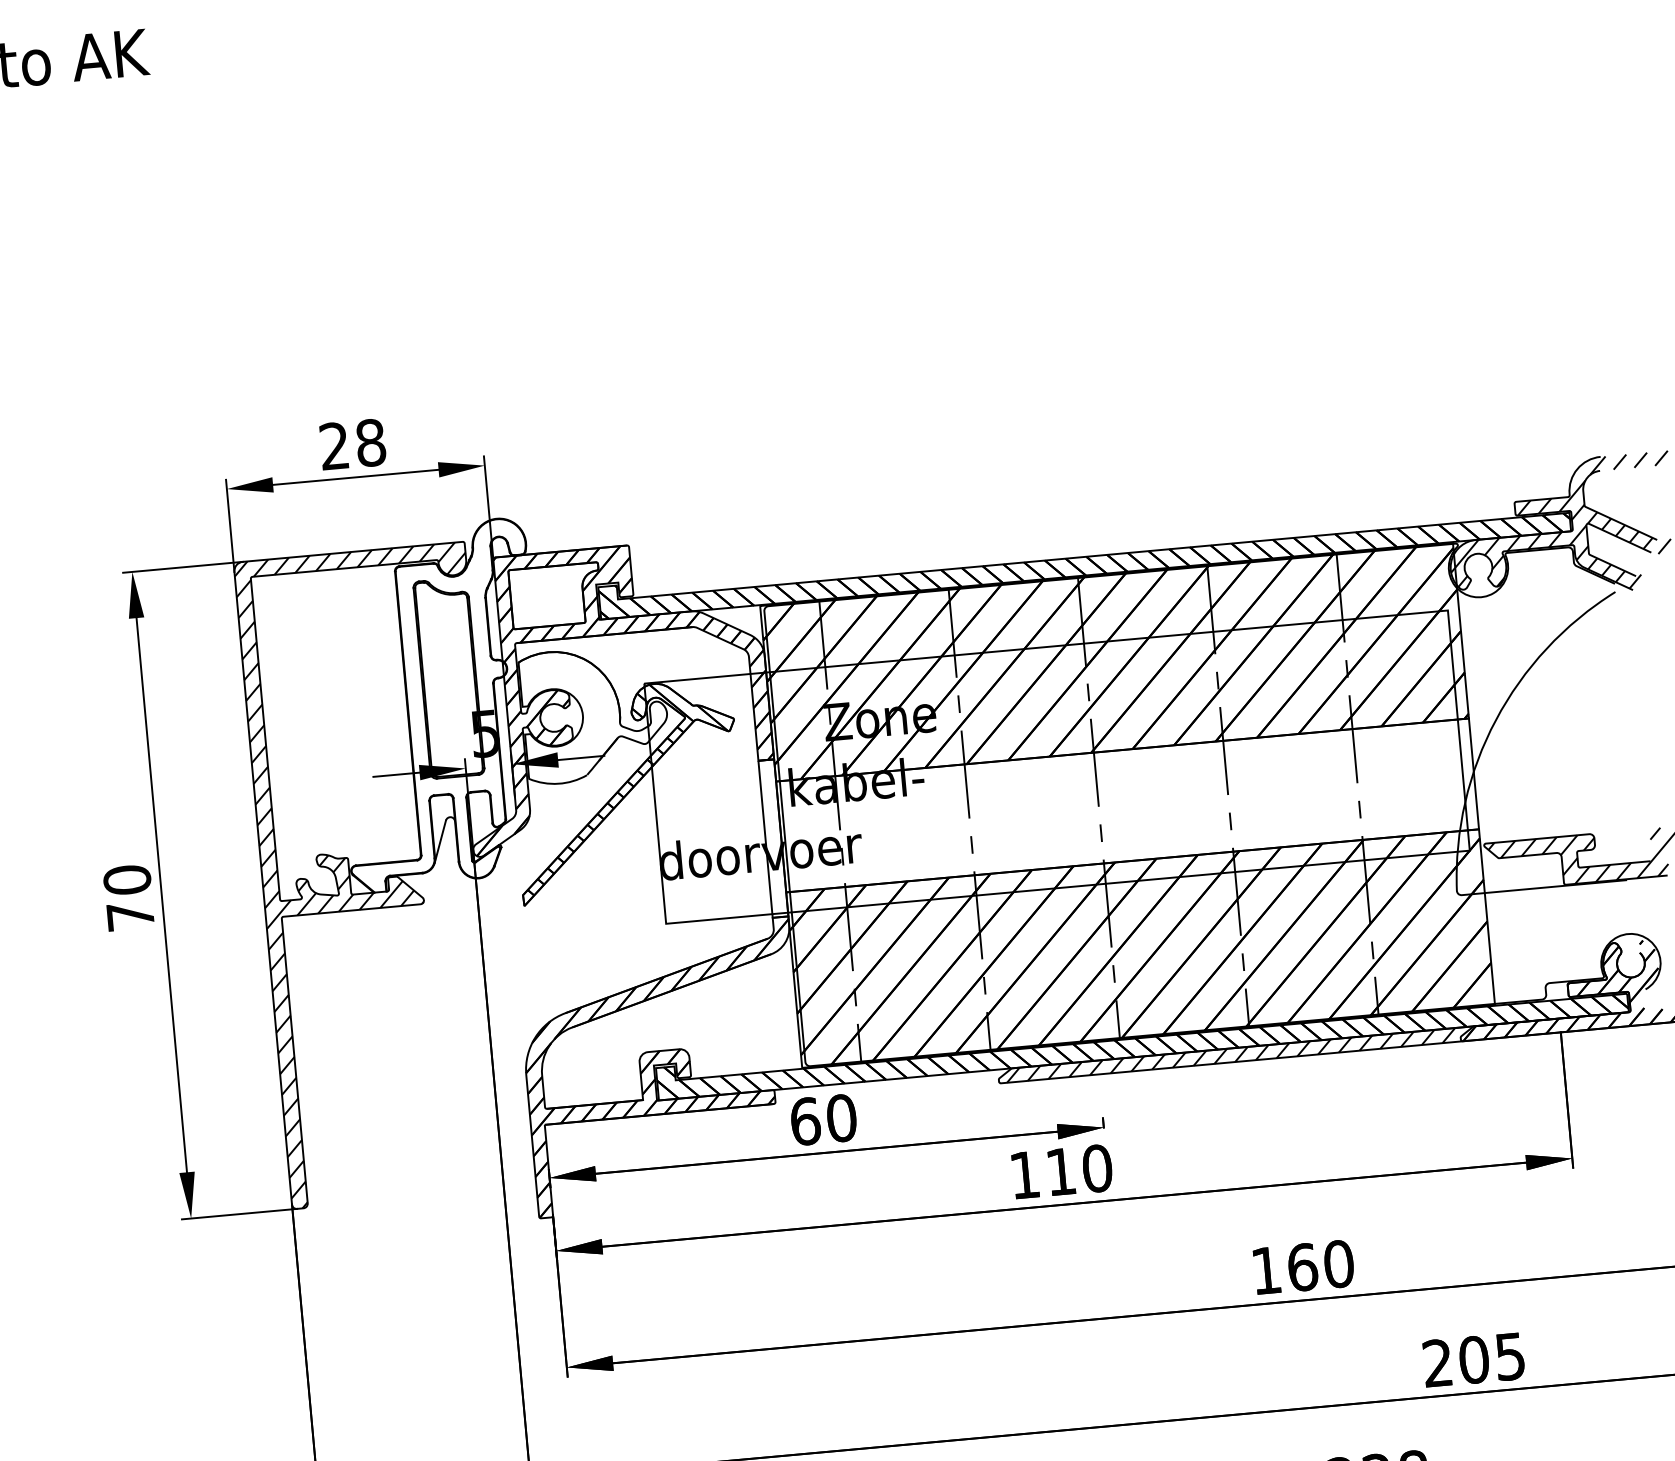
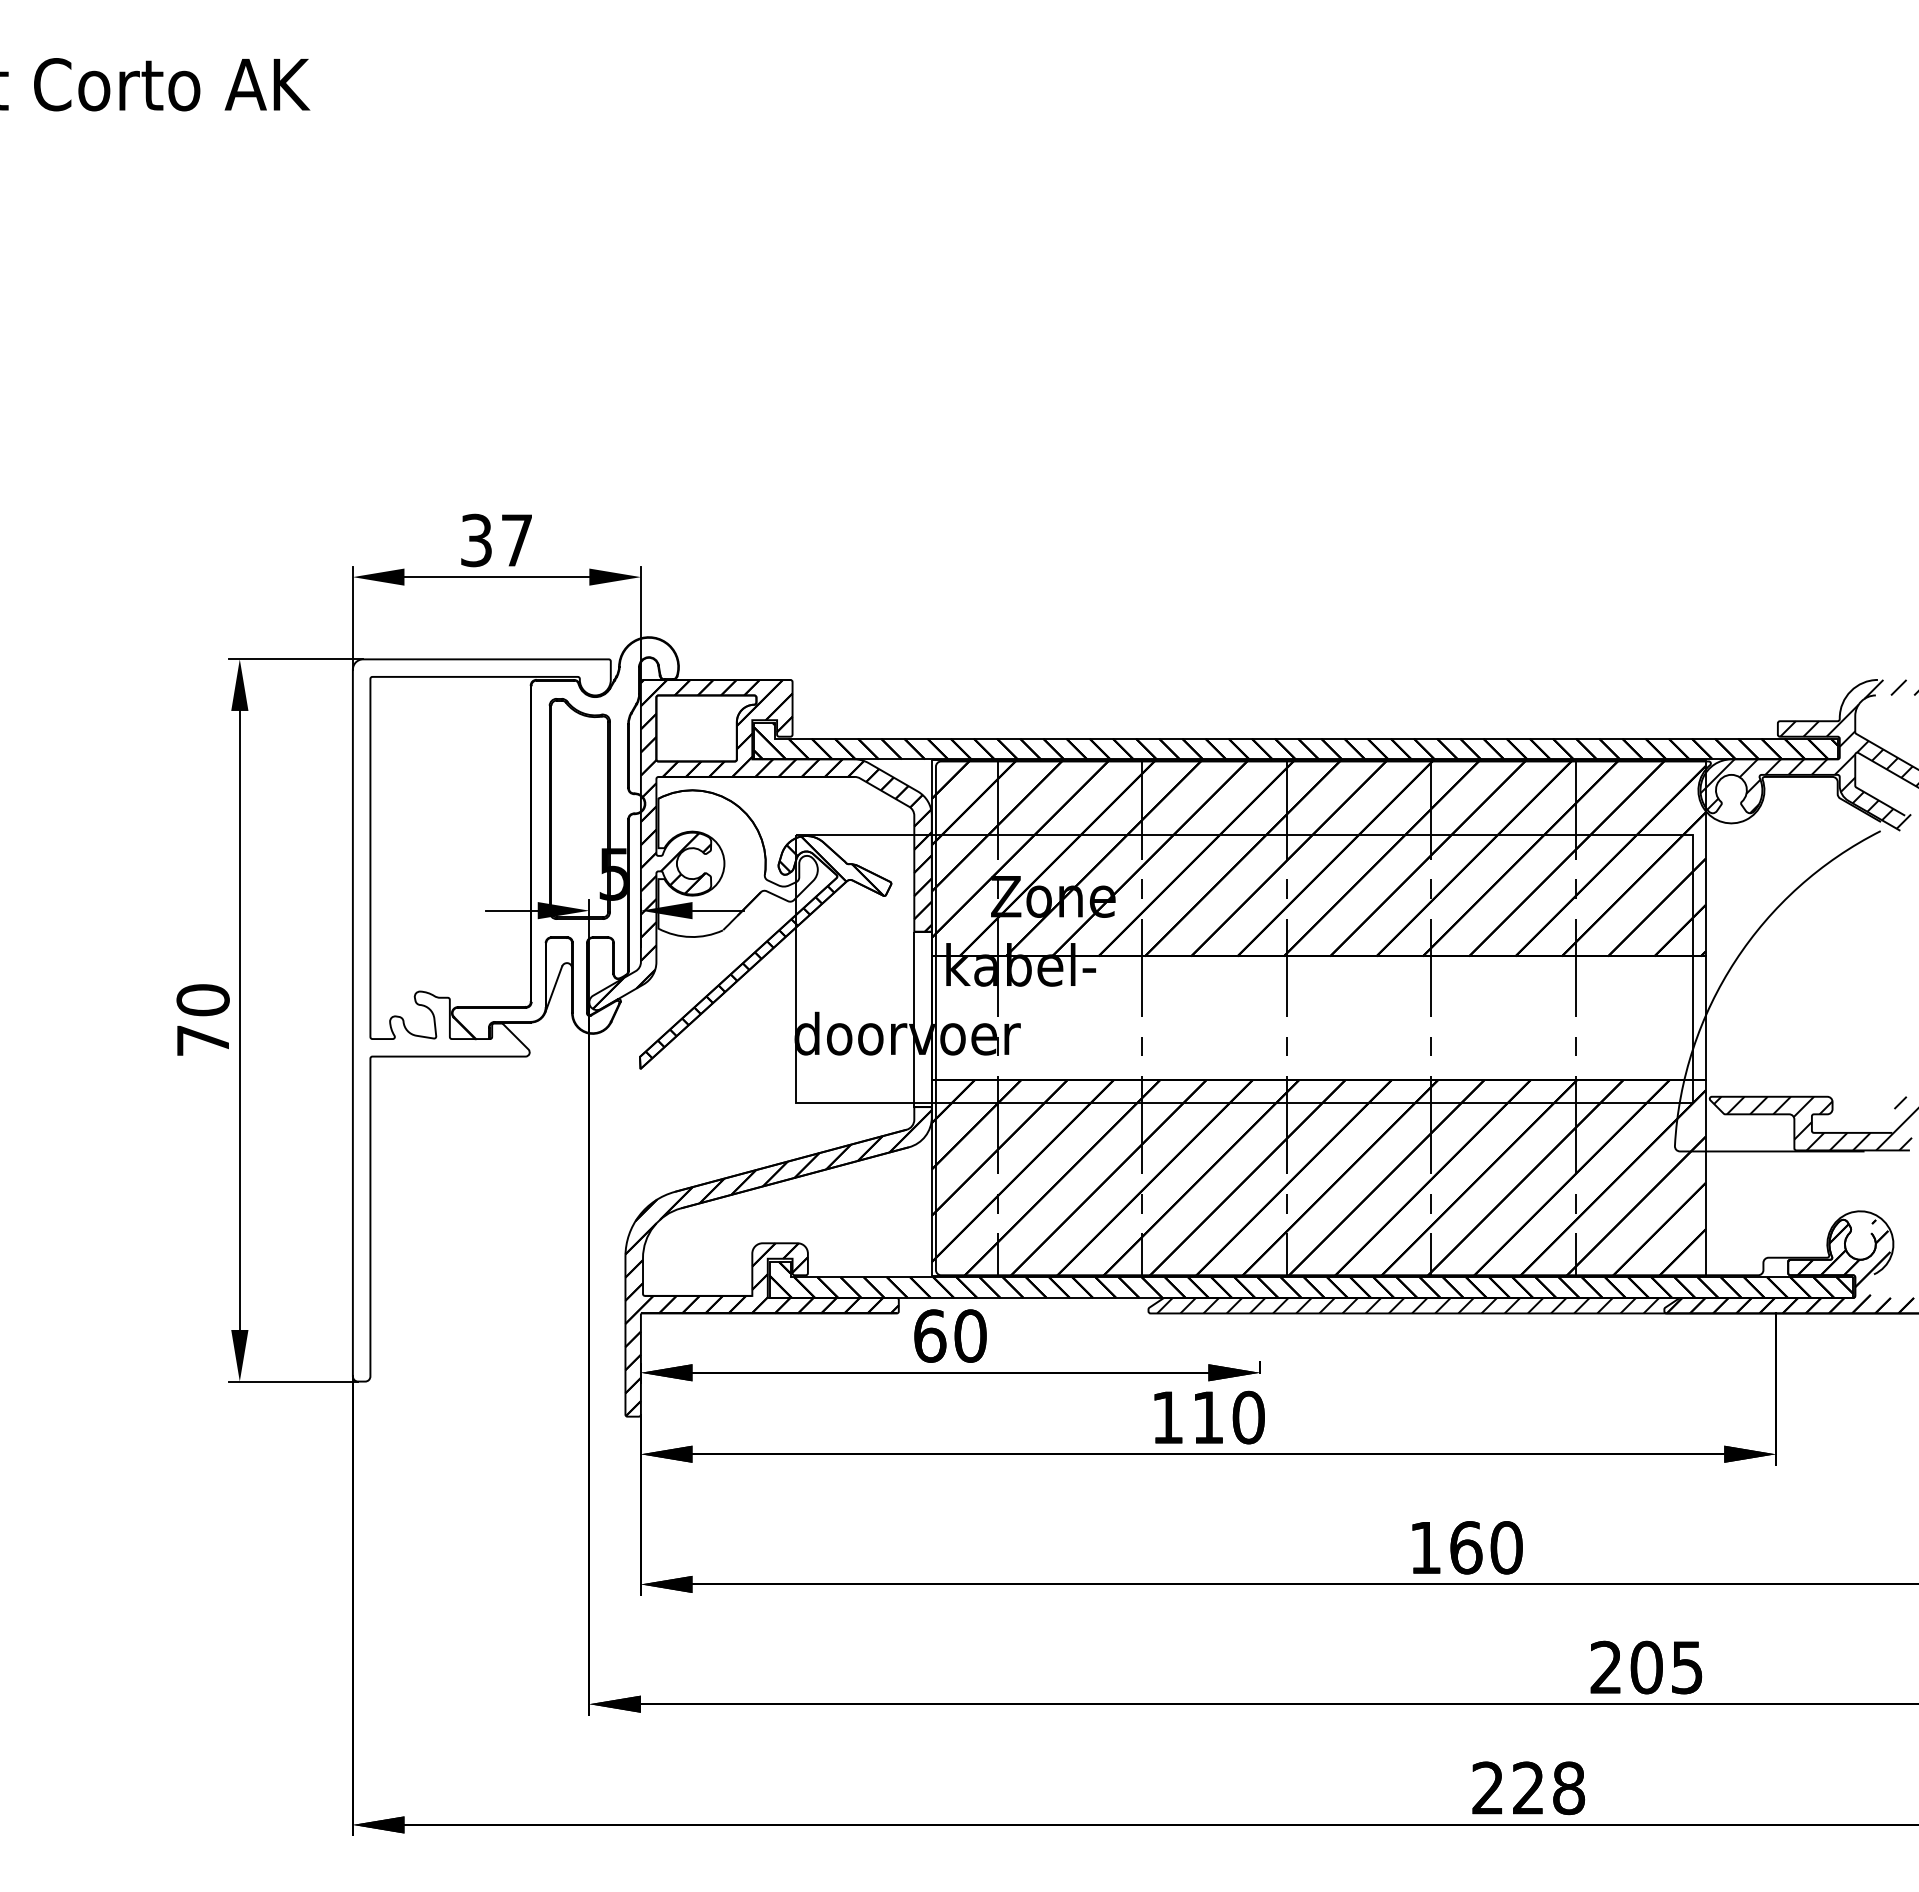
text: (352, 444) -> (496, 540), 28 -> 37
hatch: (378, 875) -> (481, 1020), removed

